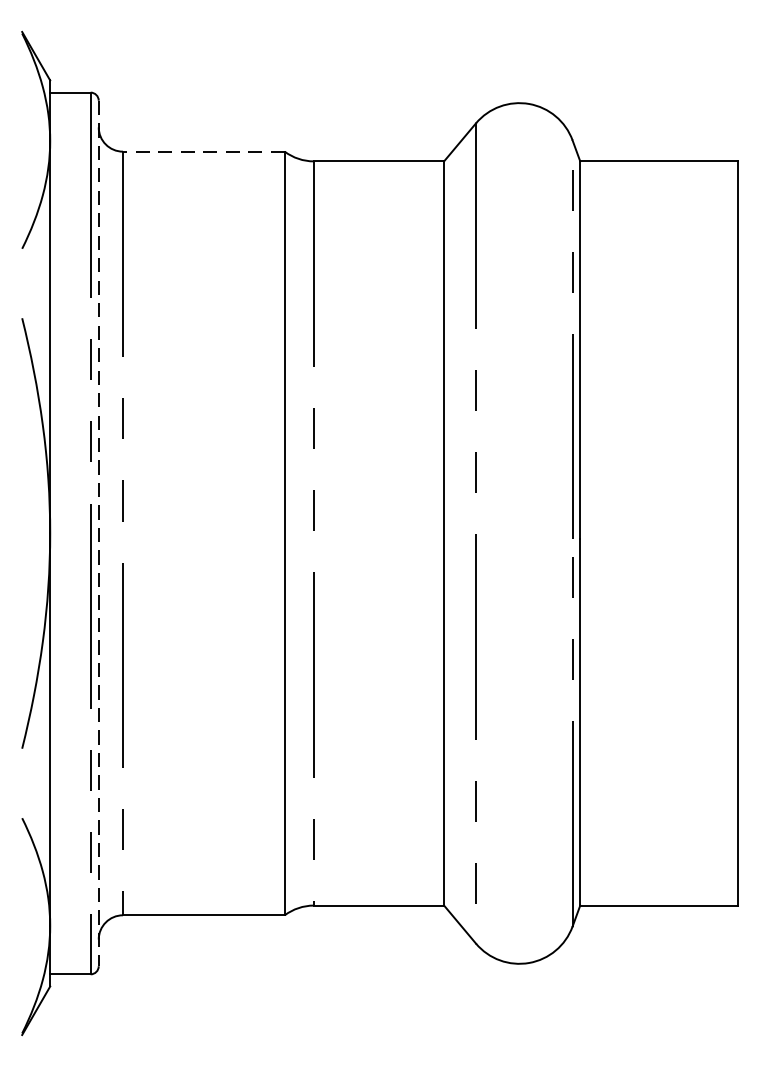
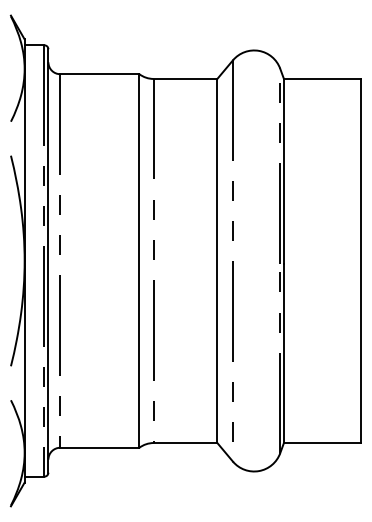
line: (203, 152) -> (99, 74), dashed -> solid
line: (98, 532) -> (48, 260), dashed -> solid

